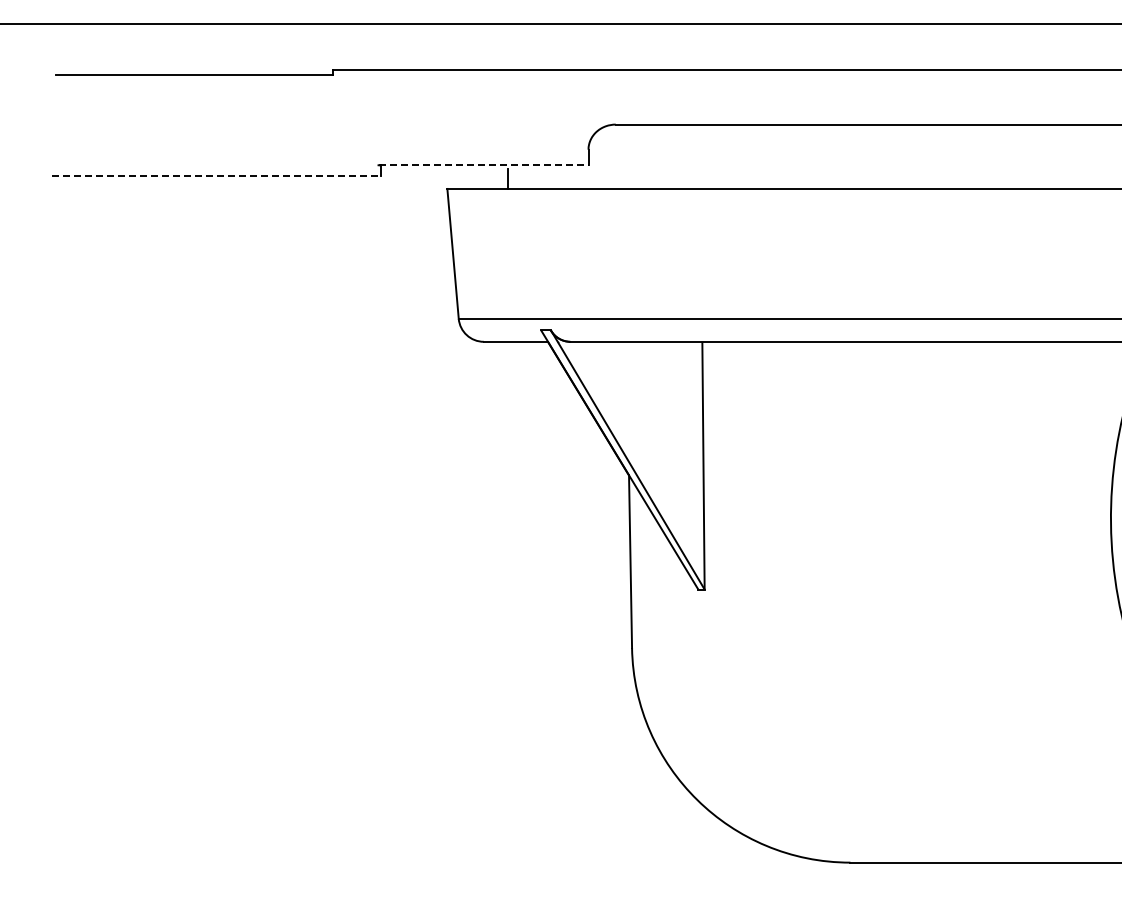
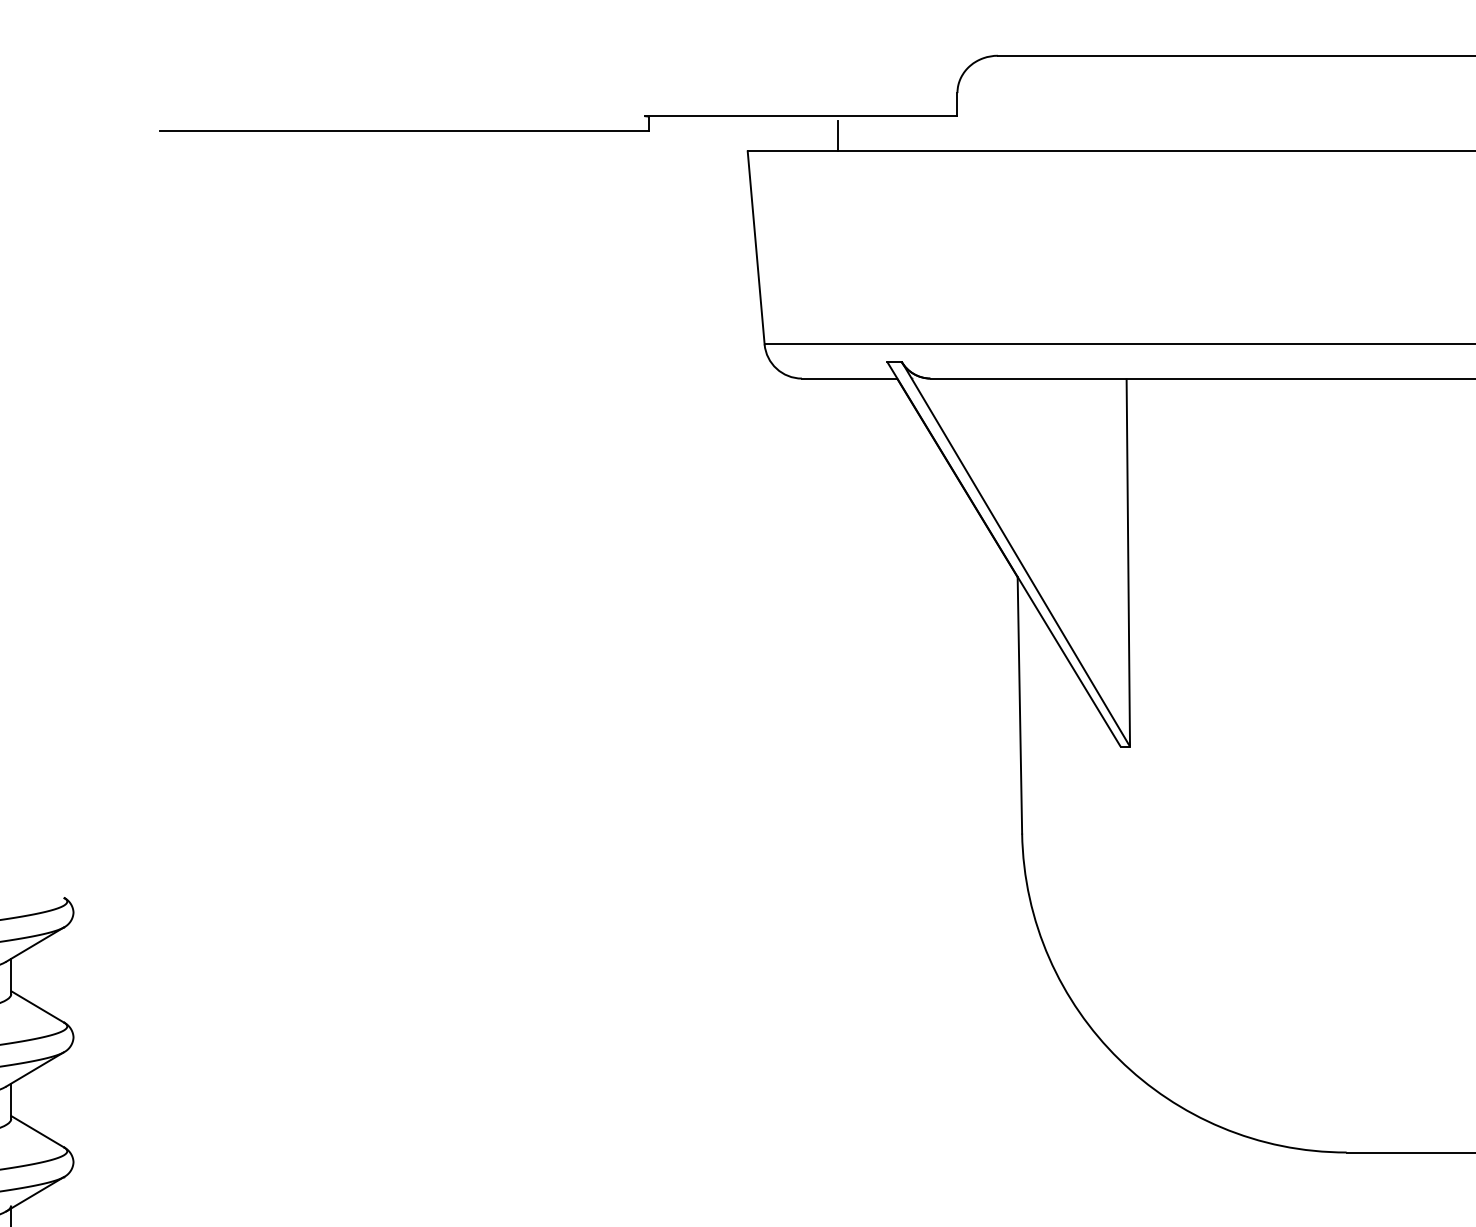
line: (484, 165) -> (802, 116), dashed -> solid
line: (216, 175) -> (404, 131), dashed -> solid

